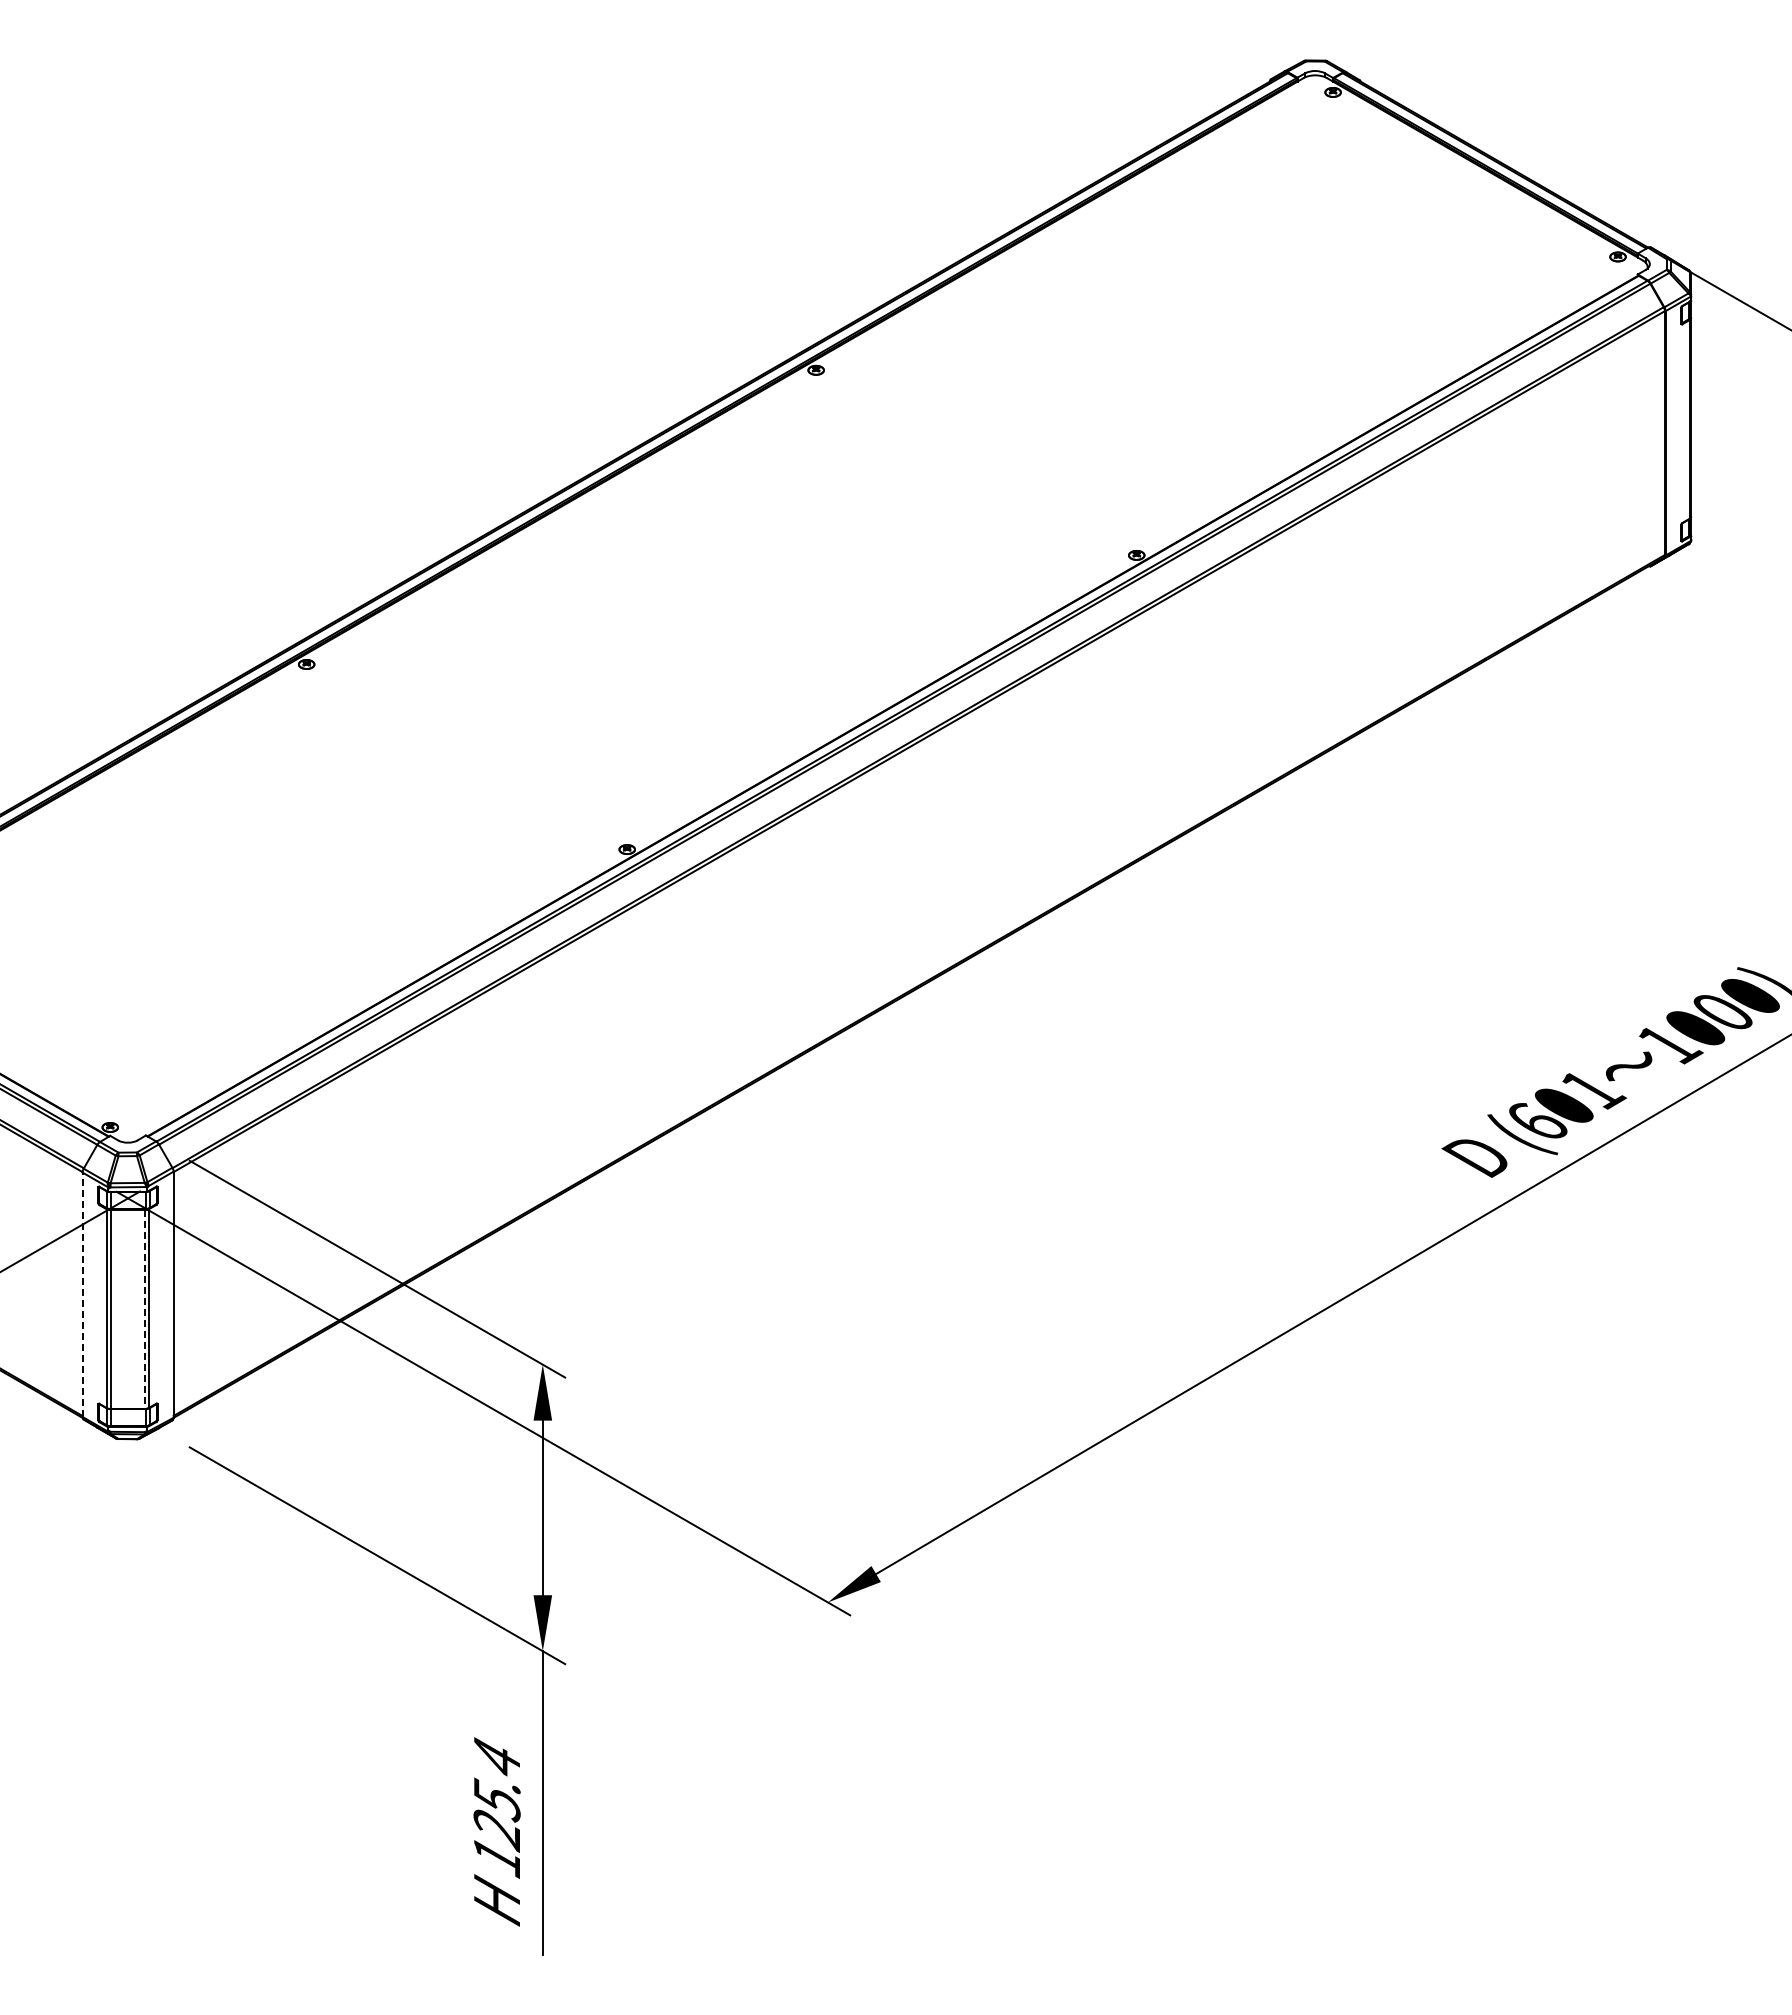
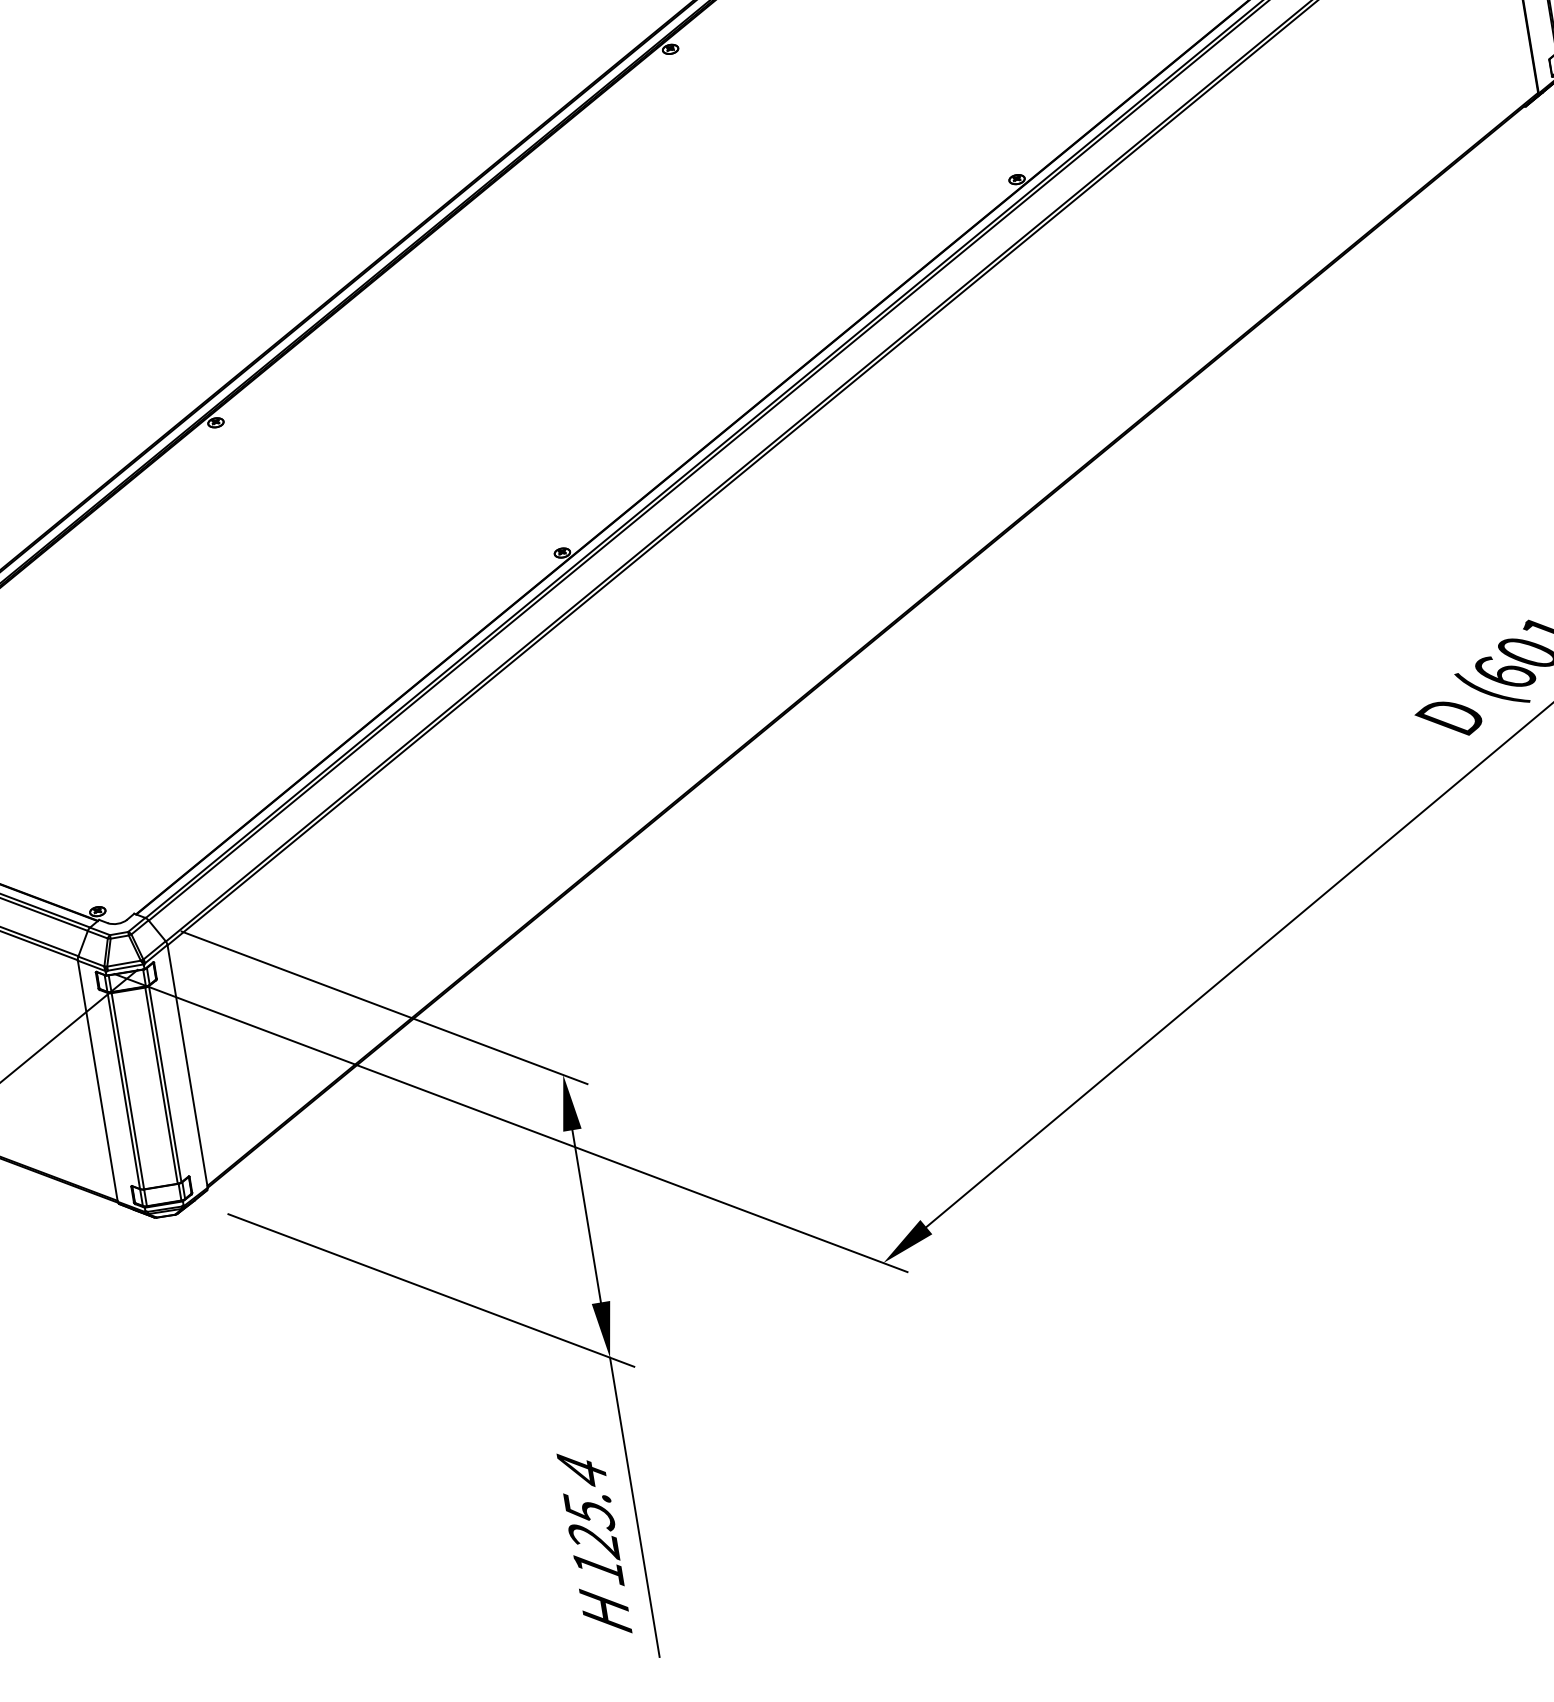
line: (82, 1294) -> (97, 1080), dashed -> solid
line: (144, 1310) -> (161, 1086), dashed -> solid

